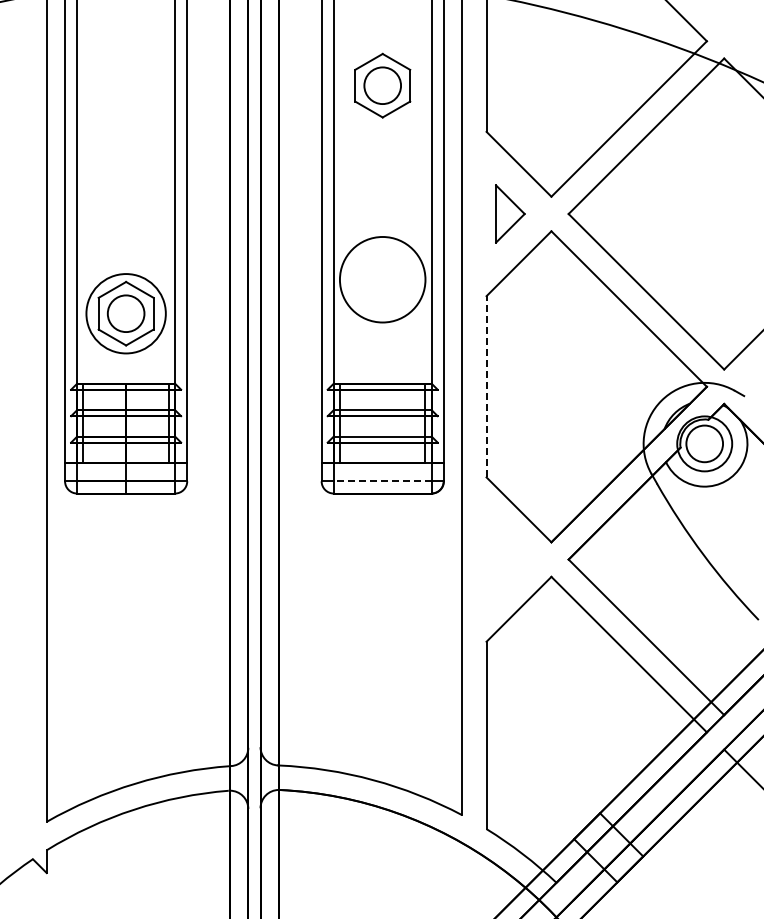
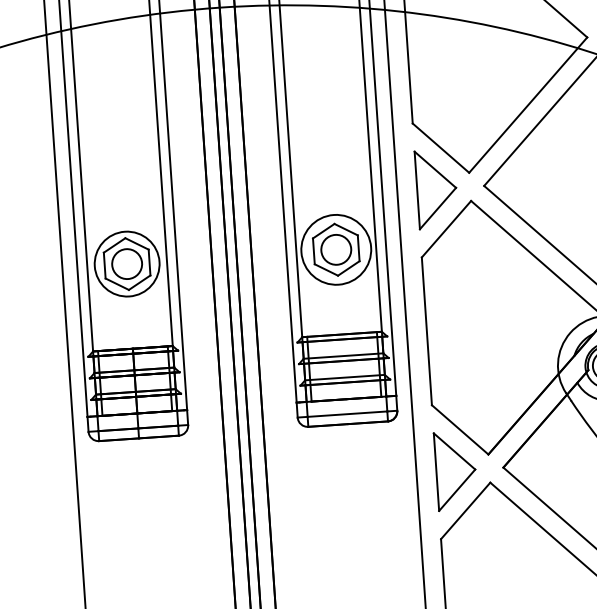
part: (382, 85) -> (336, 249), moved
part: (510, 213) -> (436, 188), size x1.67
part: (125, 313) -> (126, 263), moved
line: (486, 386) -> (426, 331), dashed -> solid
line: (382, 481) -> (347, 414), dashed -> solid
part: (510, 559) -> (455, 470), added

